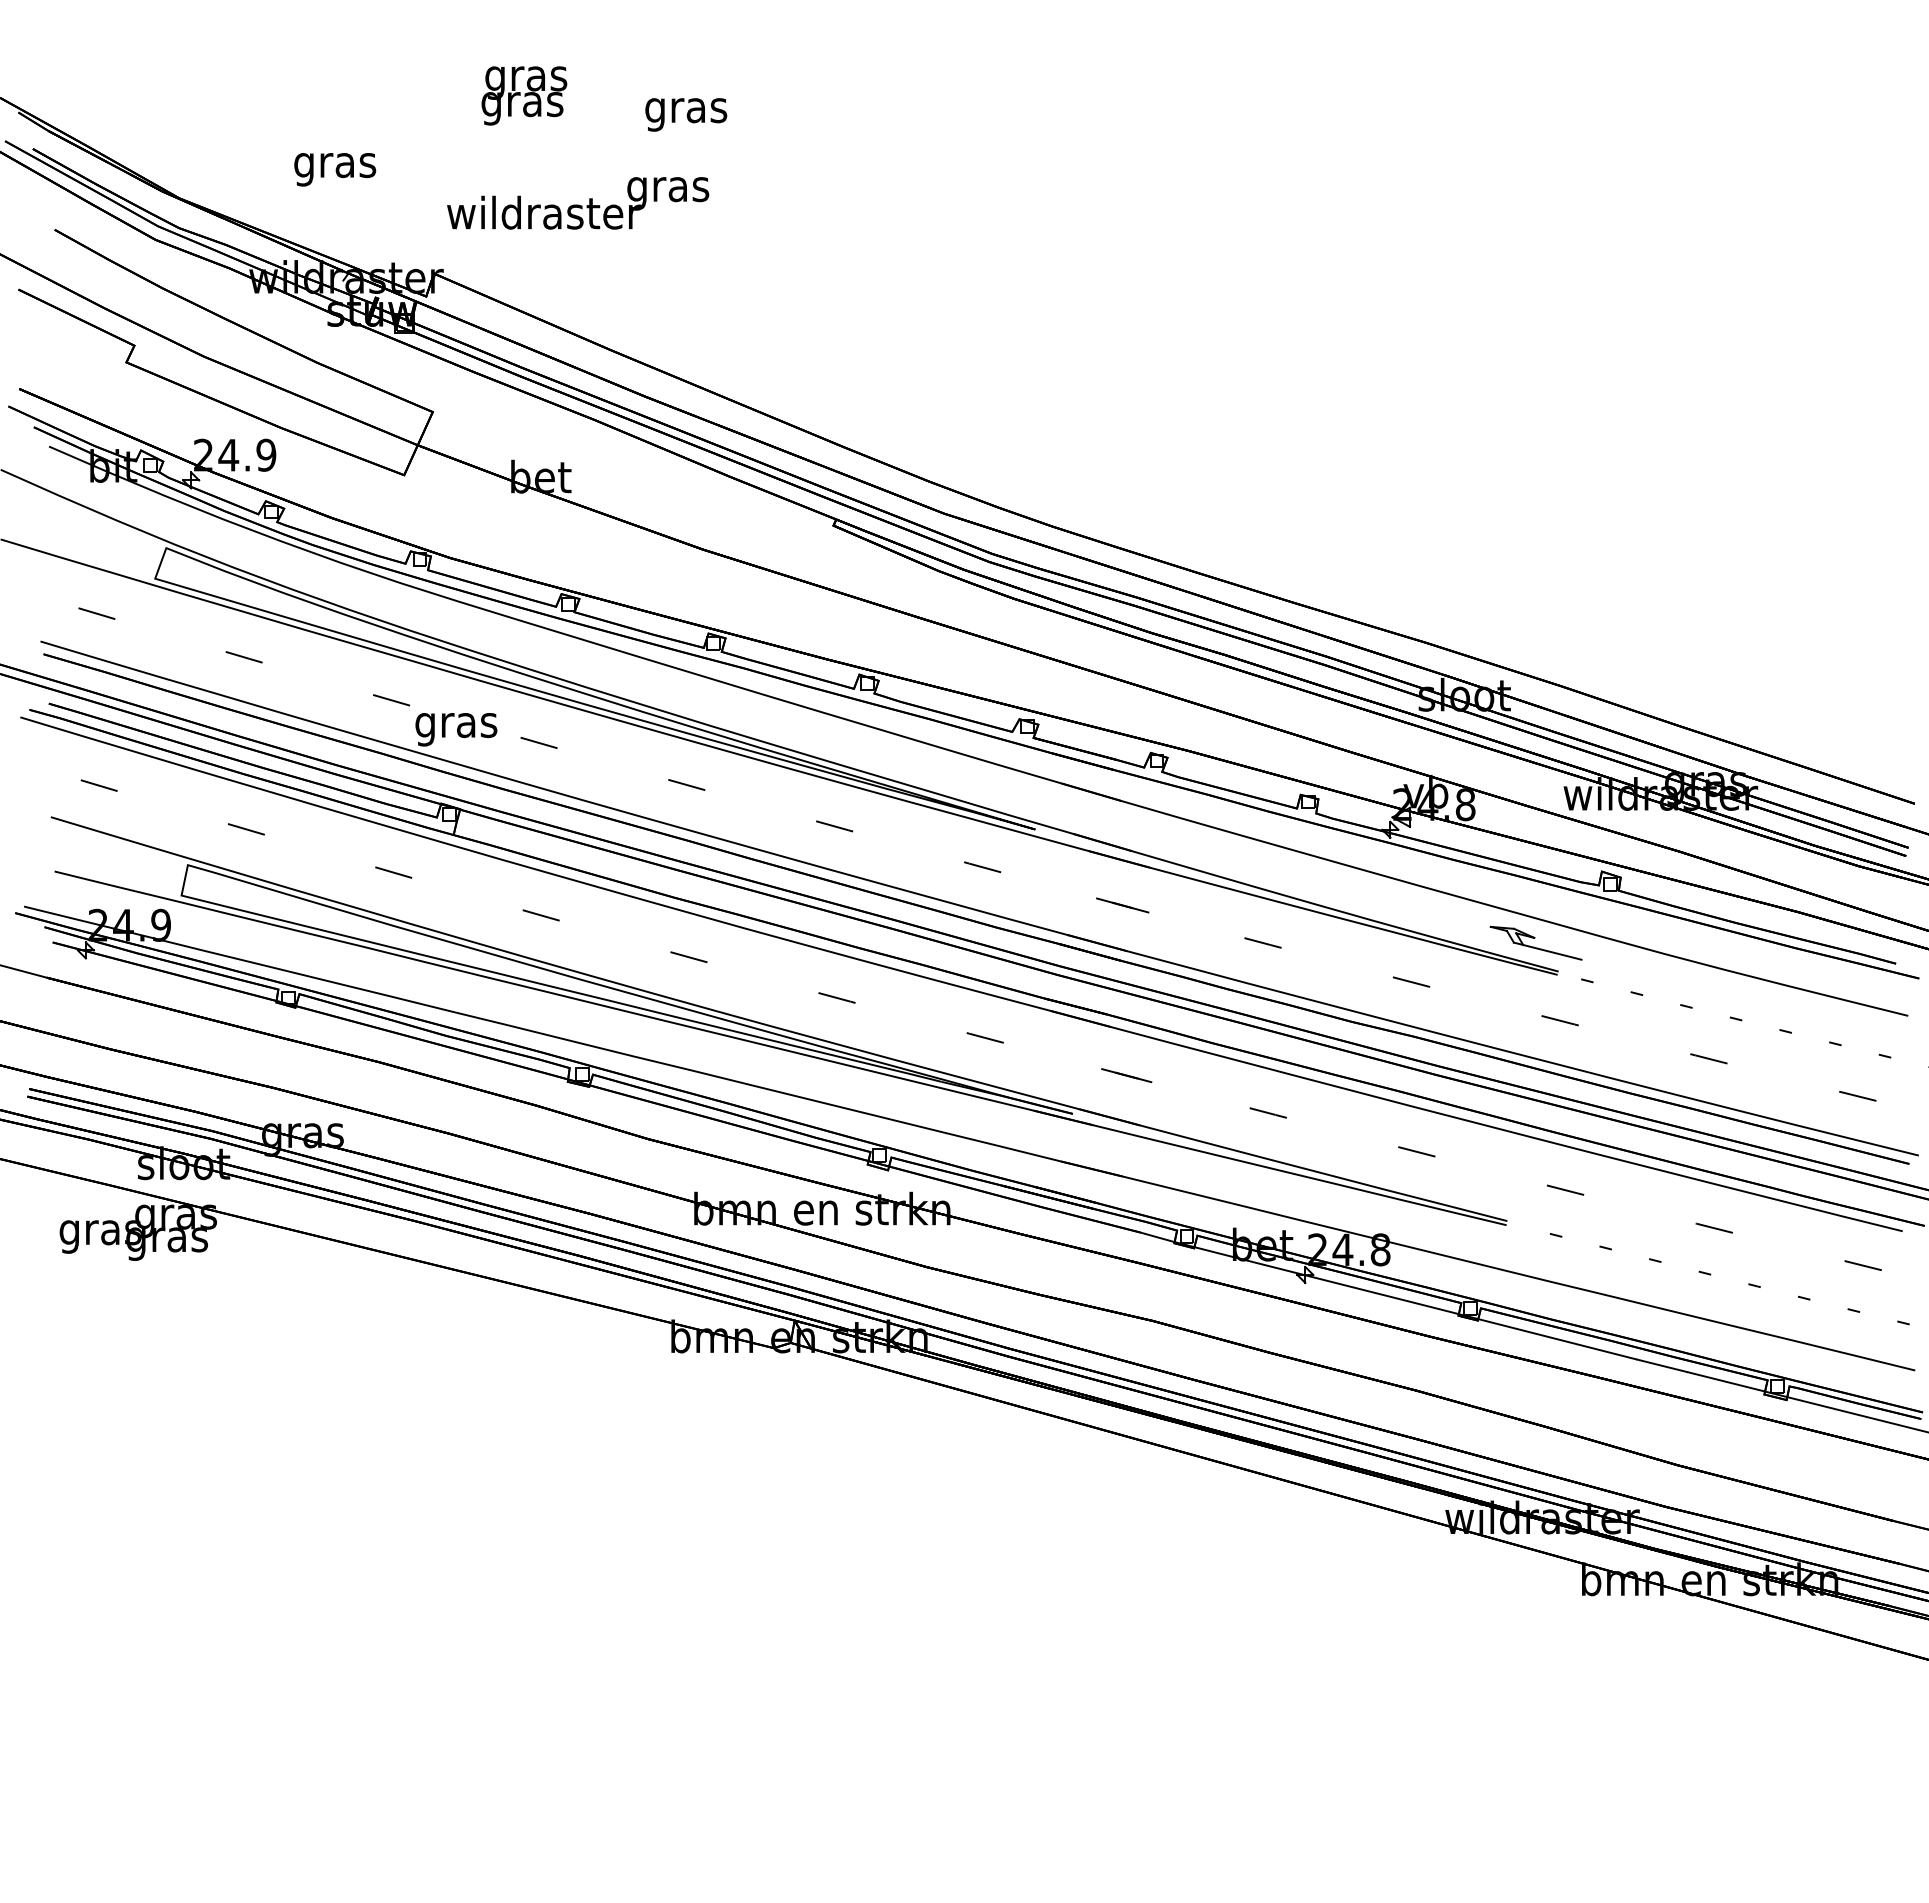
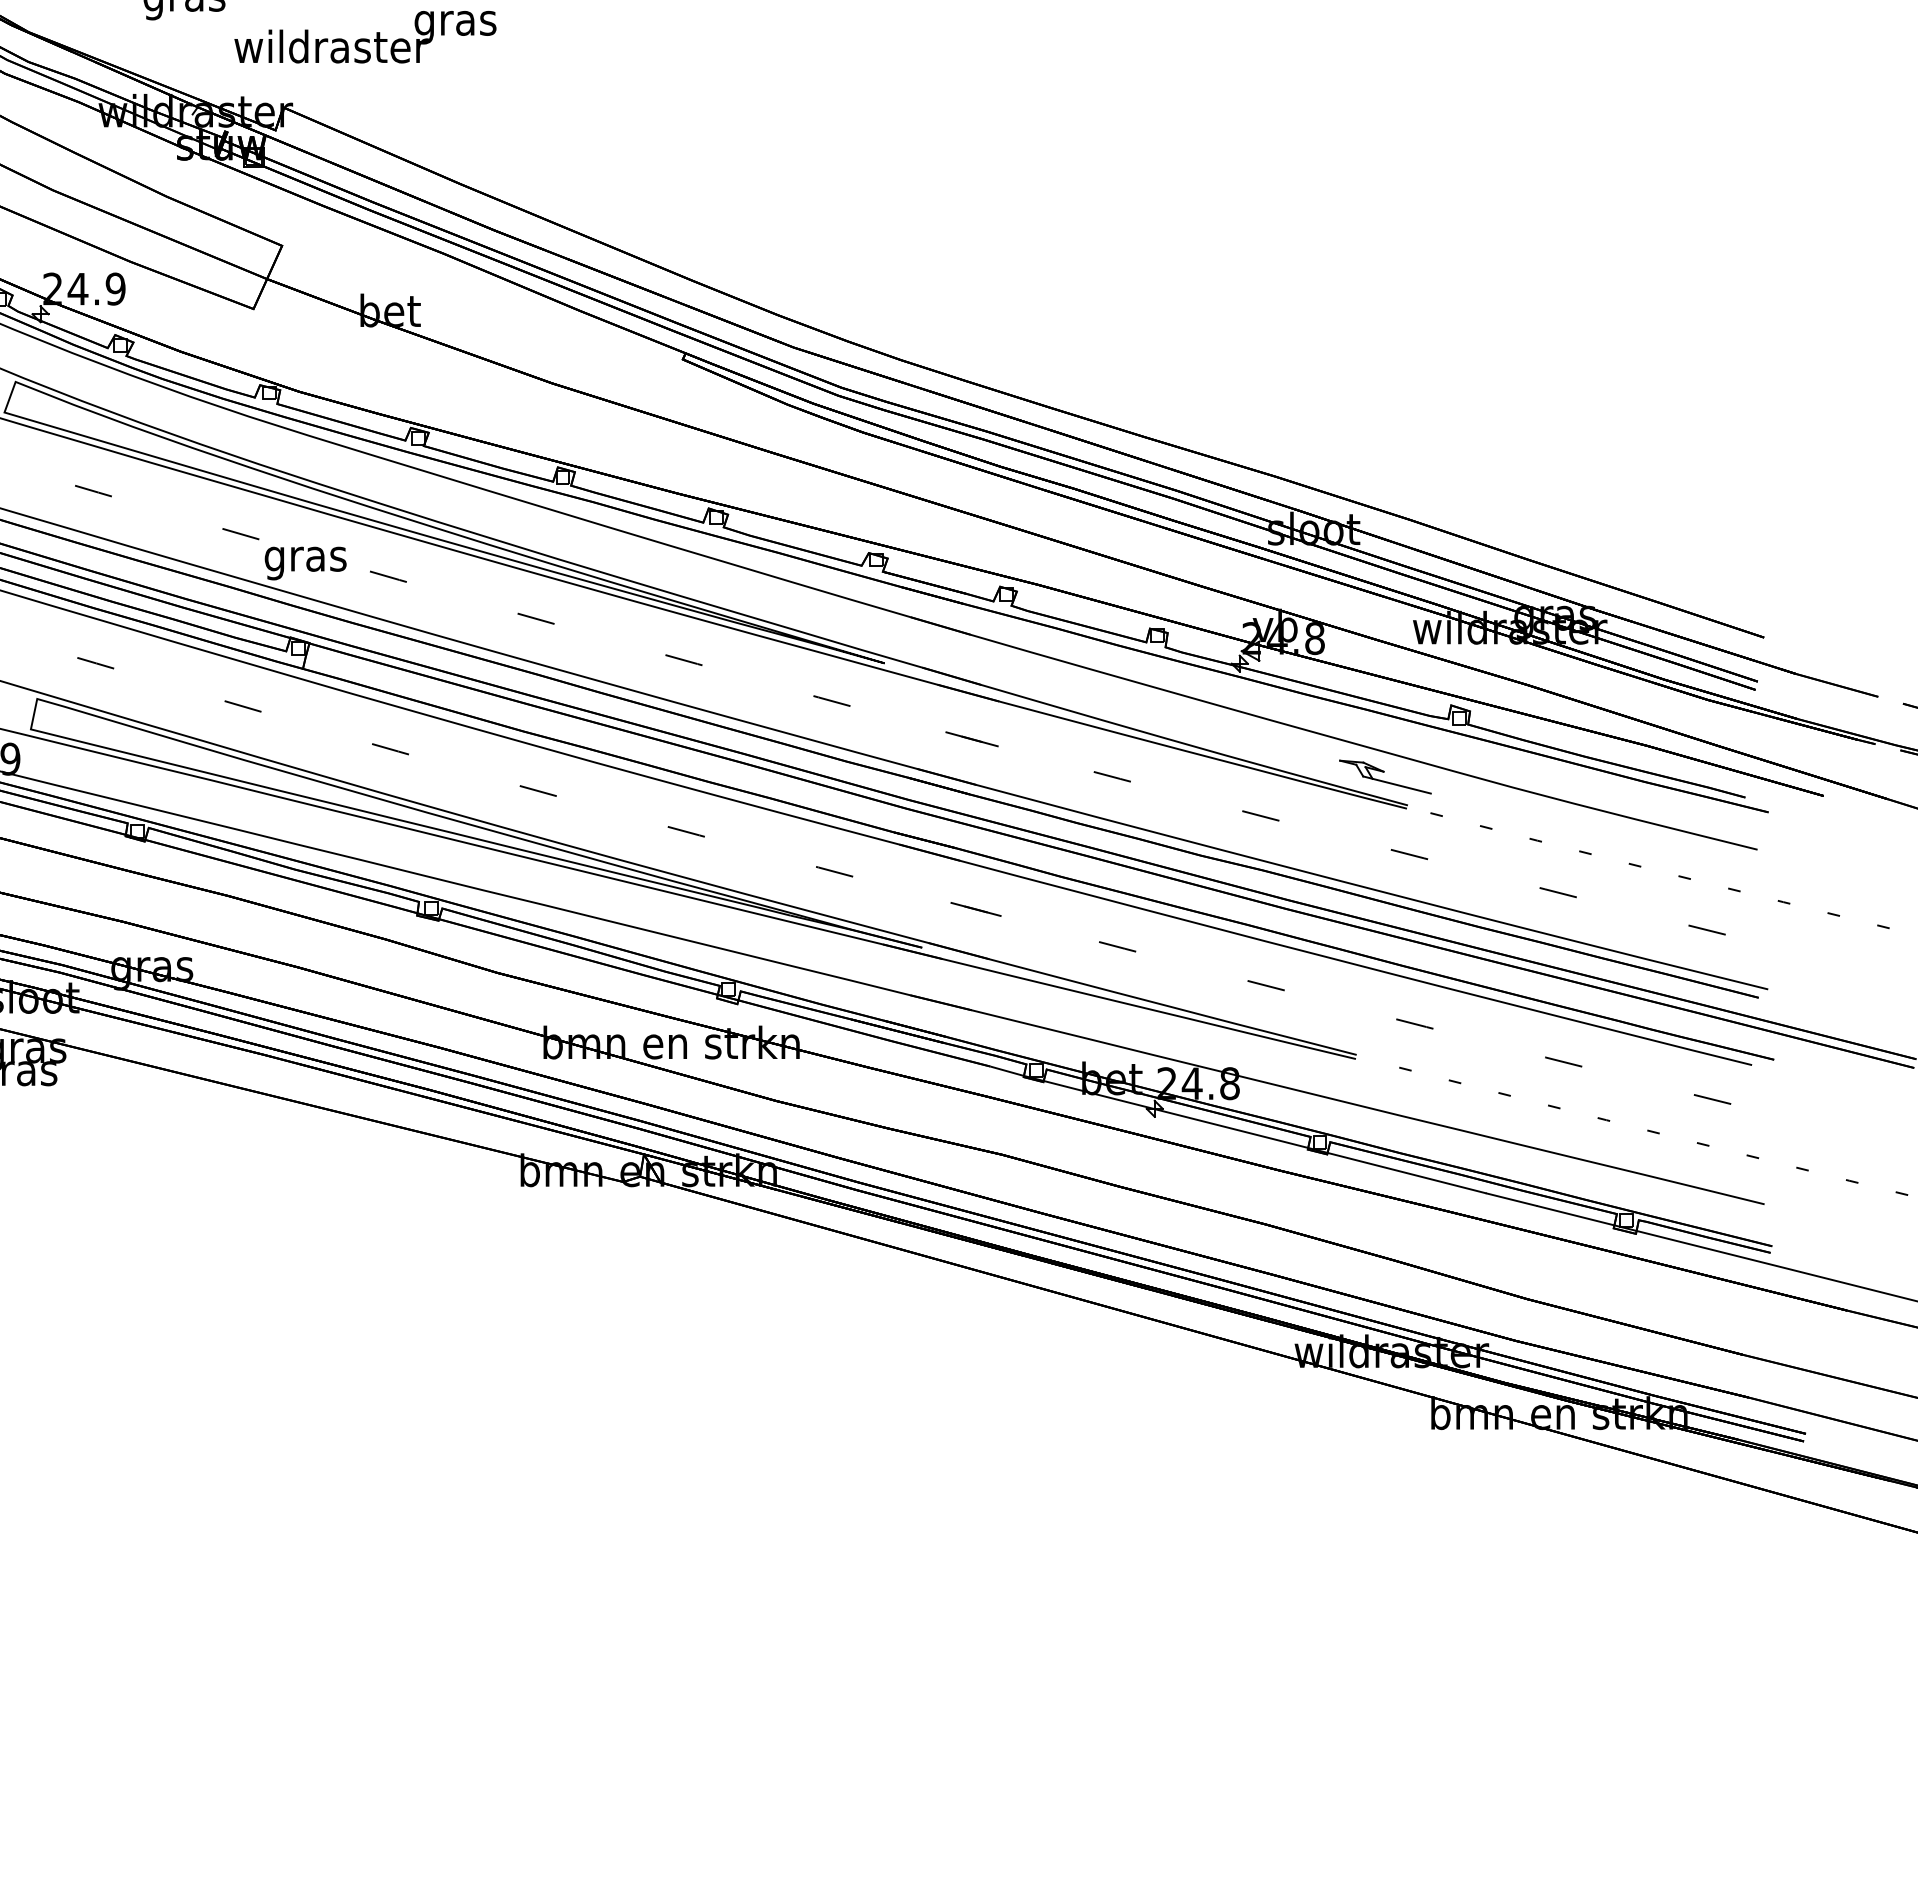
text: (578, 203) -> (365, 37), moved

